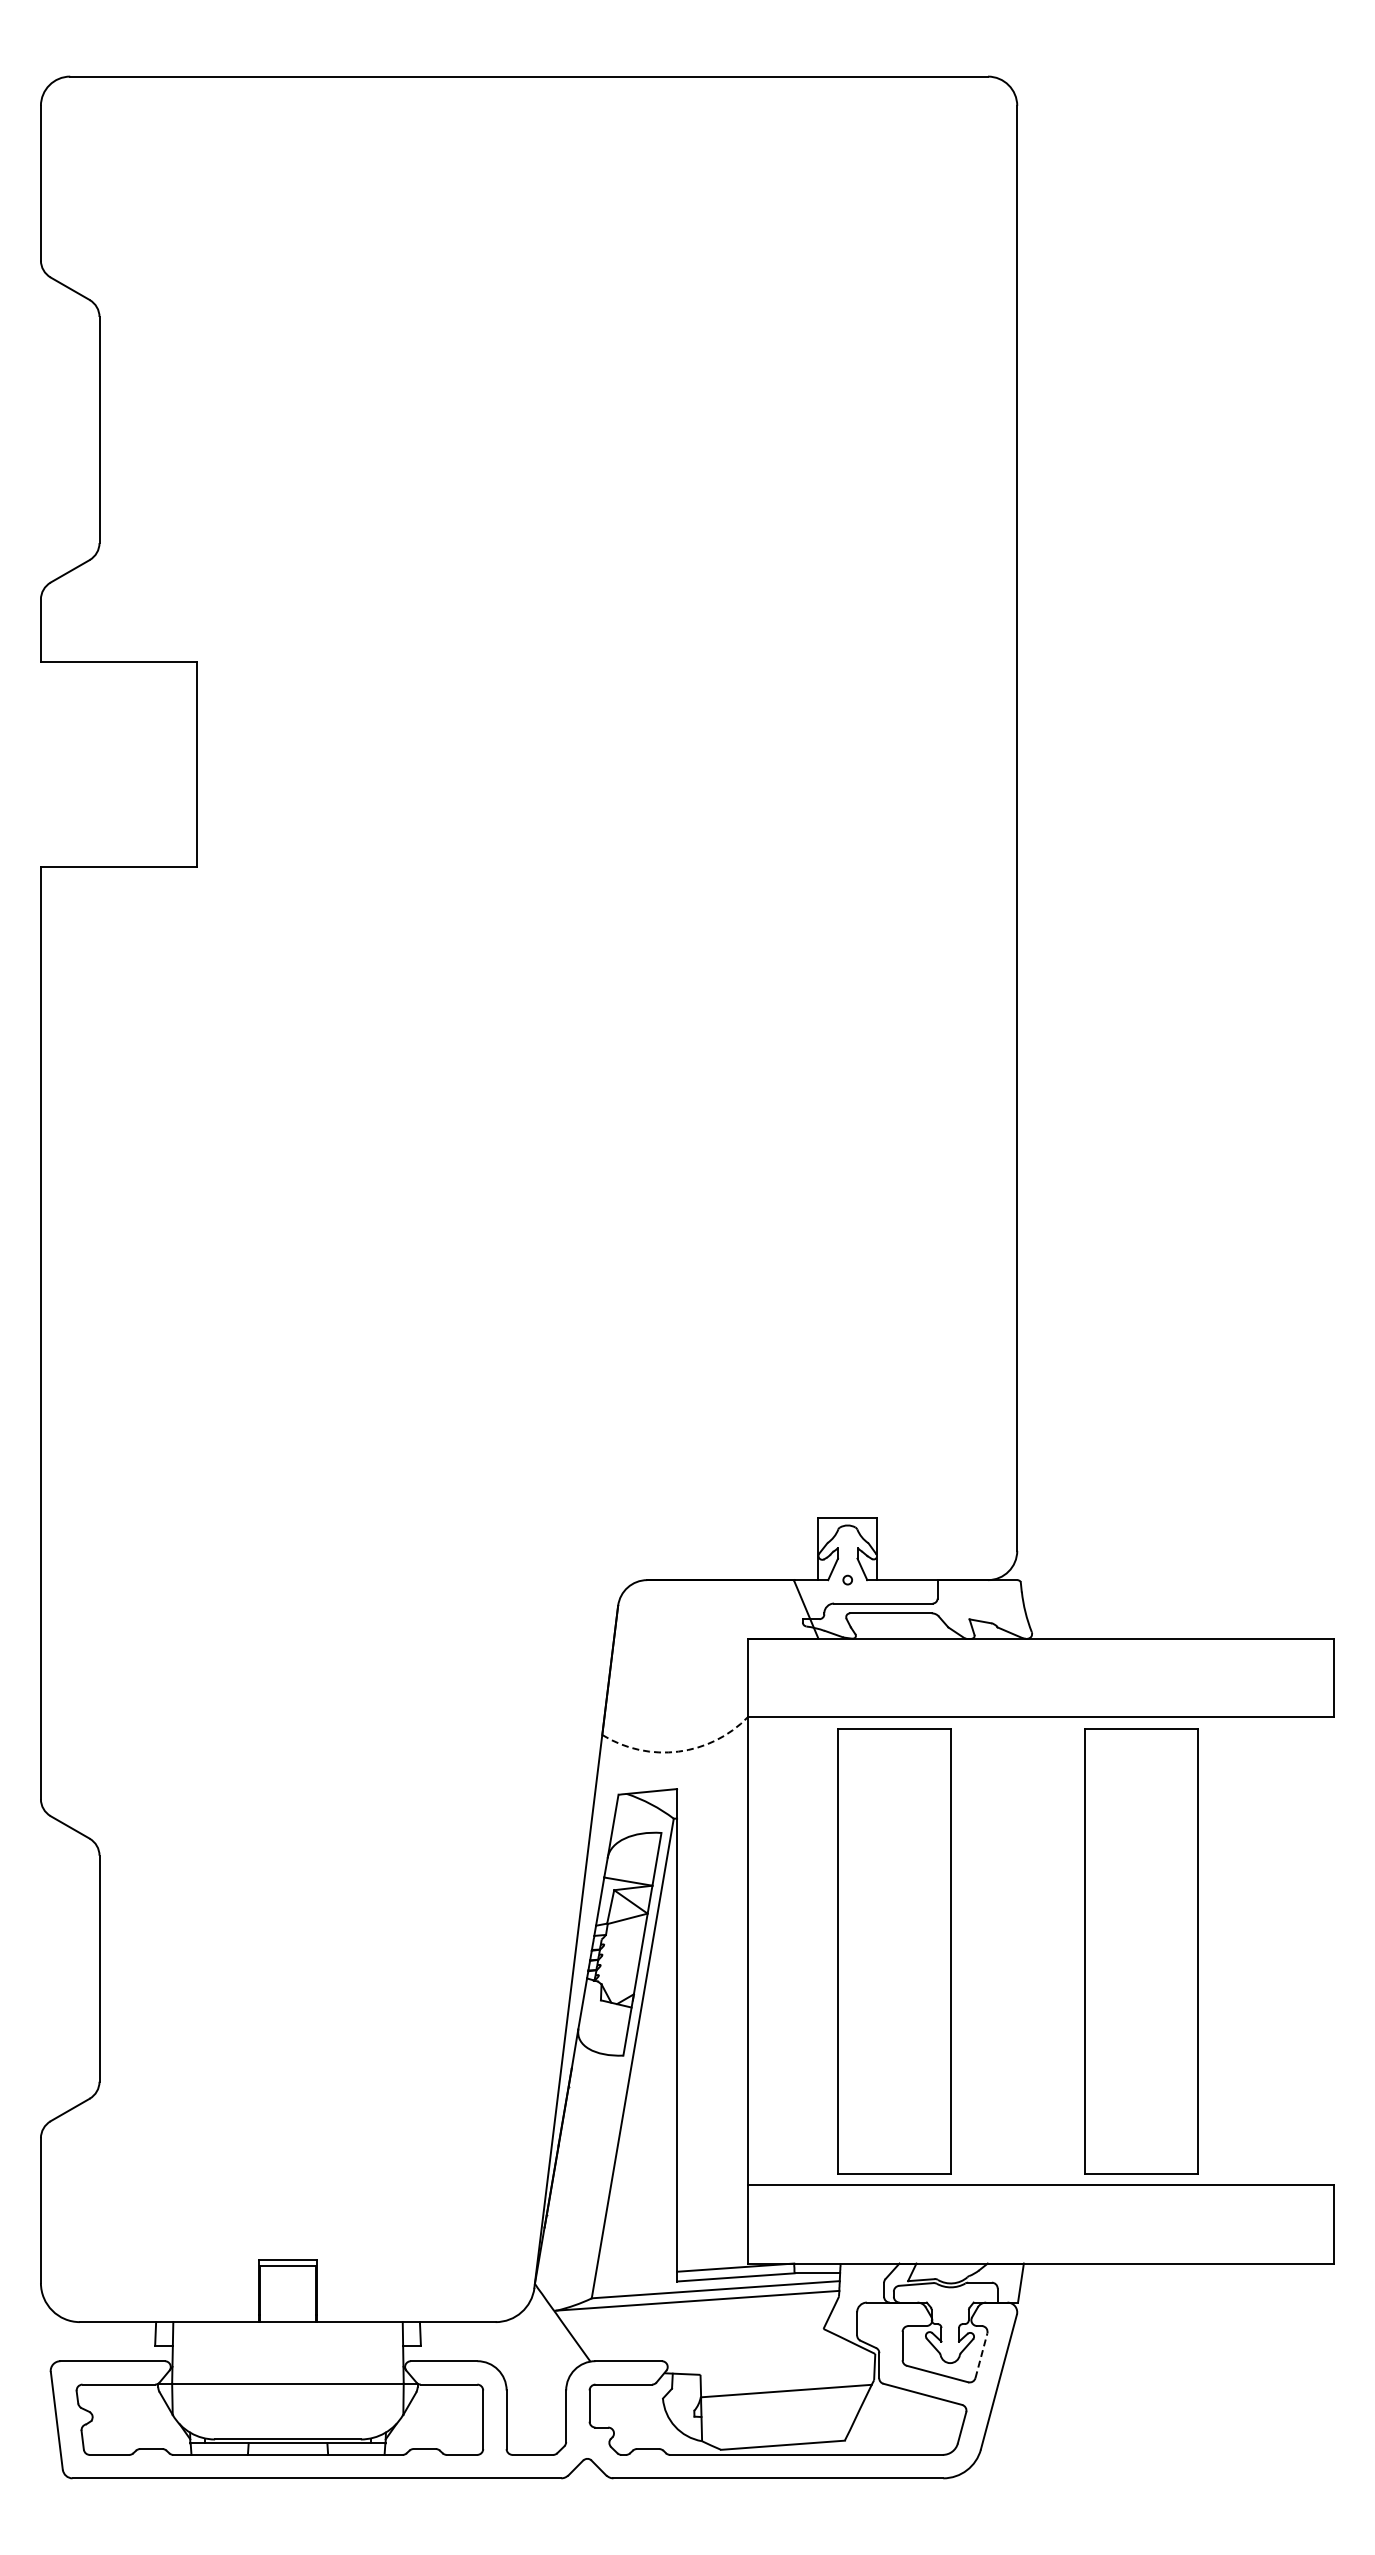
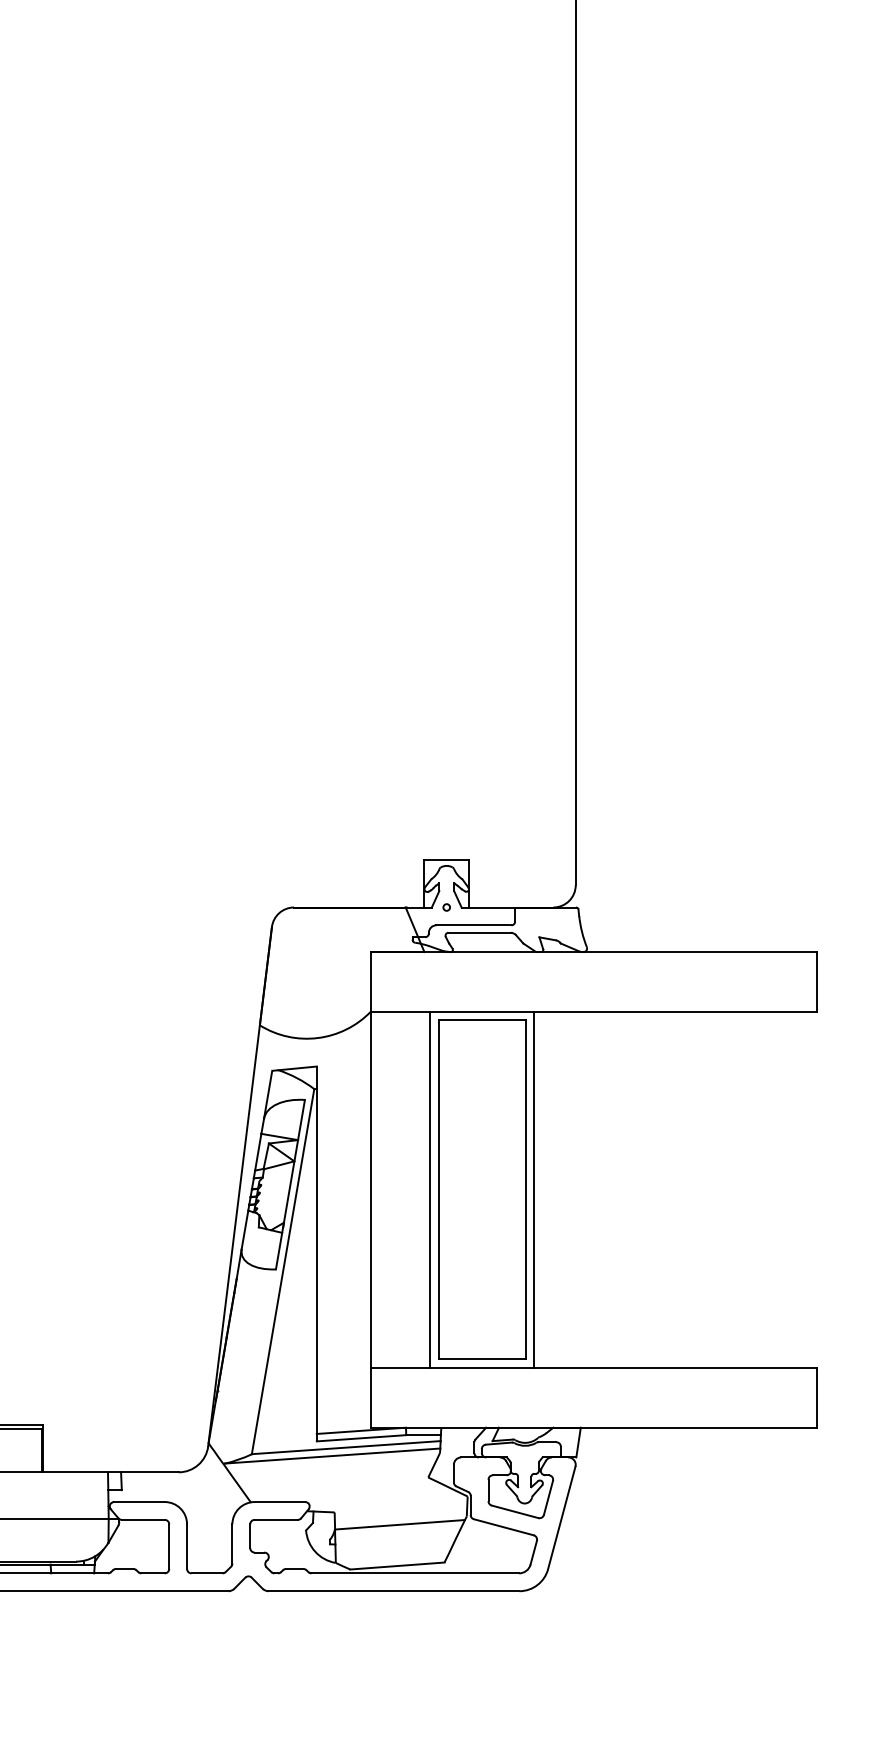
arc: (678, 1751) -> (317, 1037), dashed -> solid
line: (826, 1950) -> (430, 1189), added
line: (962, 1950) -> (534, 1189), added
part: (1141, 1951) -> (670, 1190), removed
line: (981, 2355) -> (548, 1497), dashed -> solid

